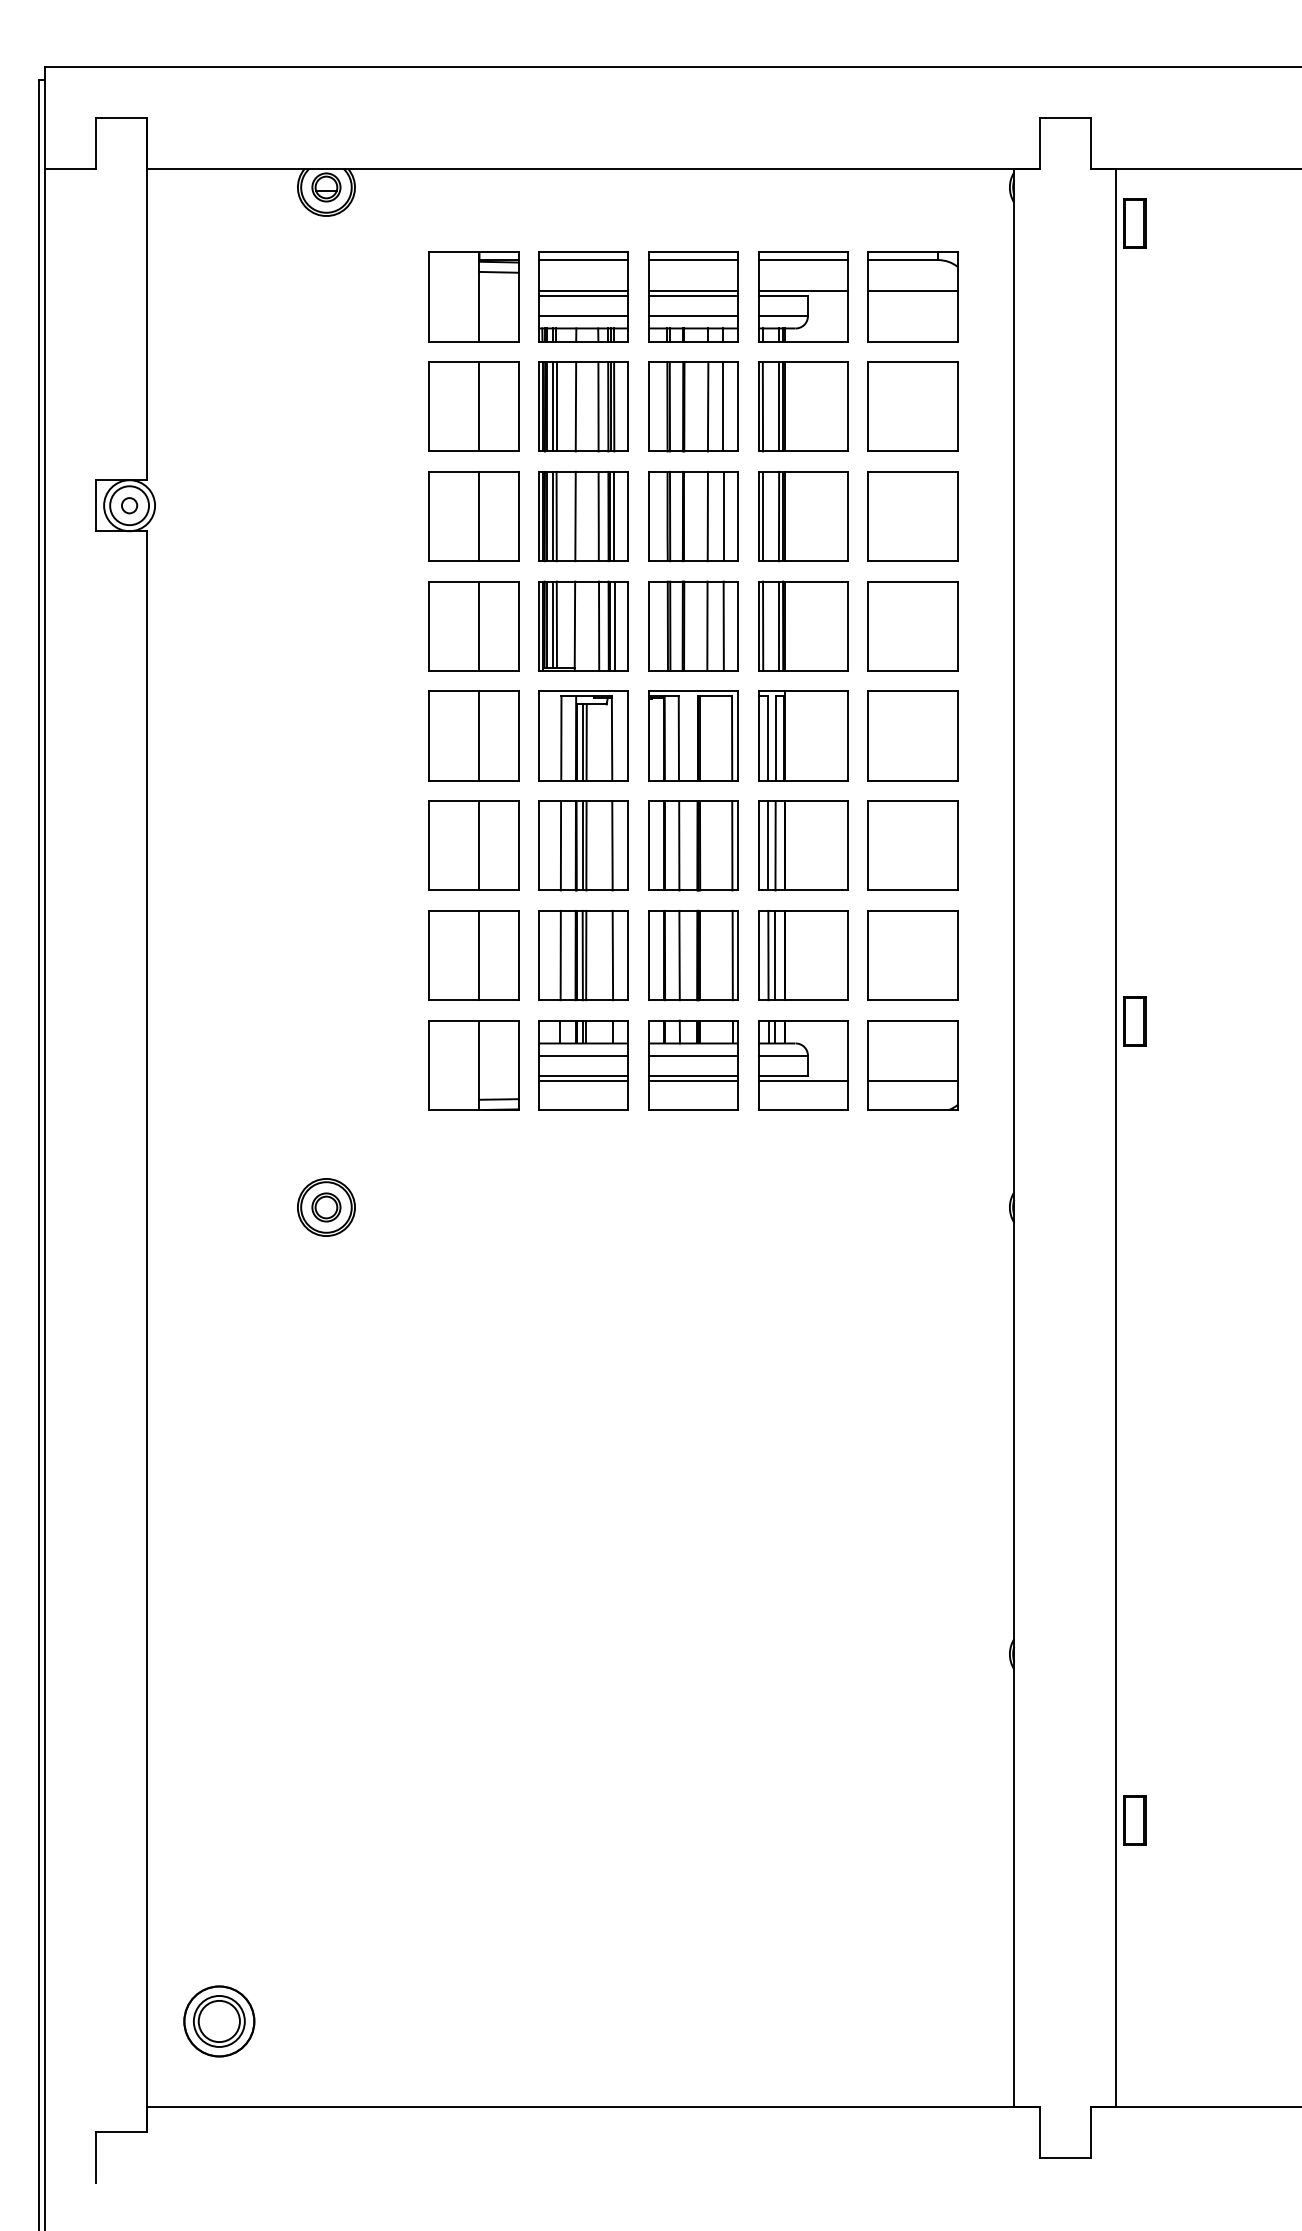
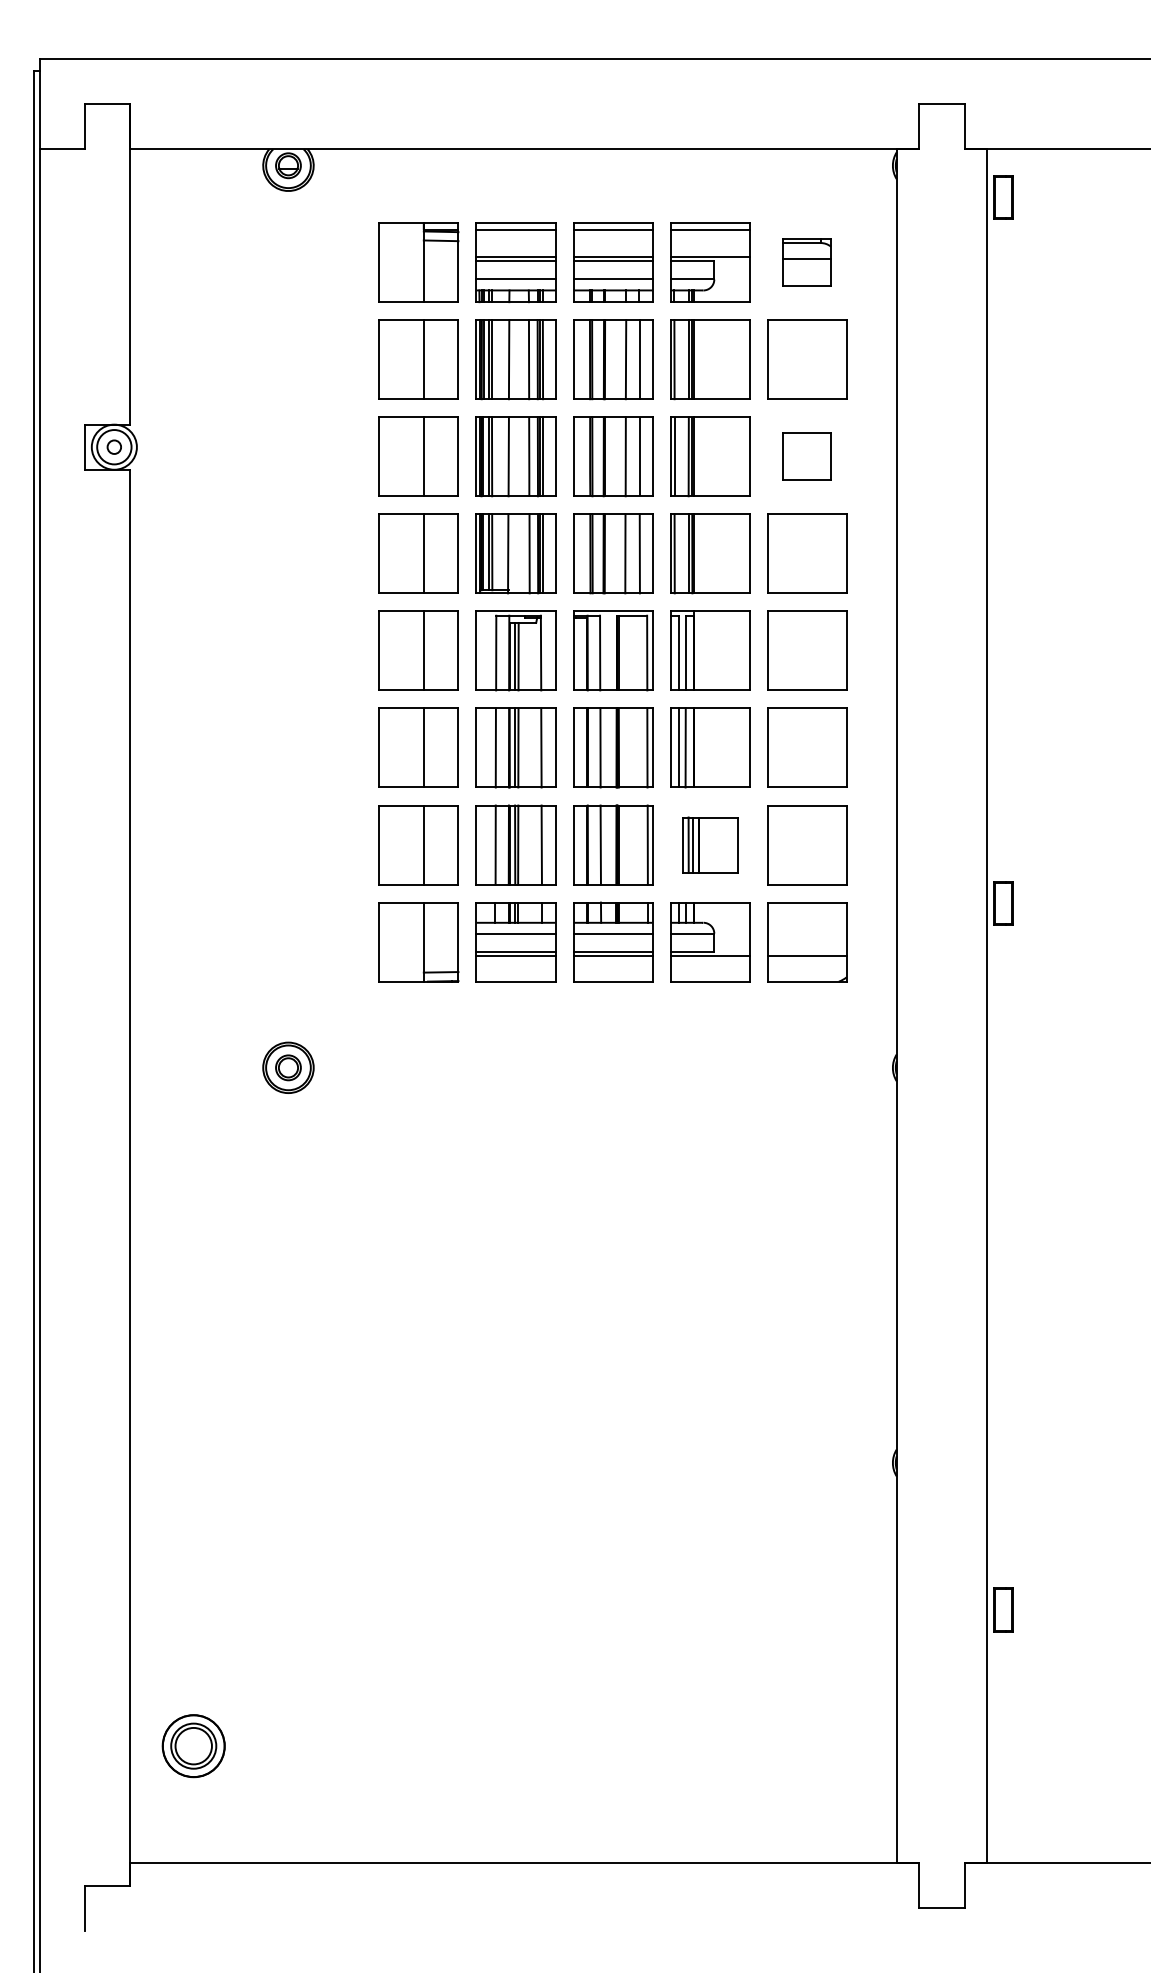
part: (912, 296) -> (806, 262), size x0.6
part: (912, 516) -> (806, 456), size x0.6
part: (803, 955) -> (710, 844), size x0.7
part: (219, 2021) -> (193, 1746), moved

